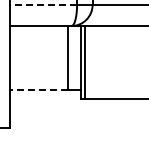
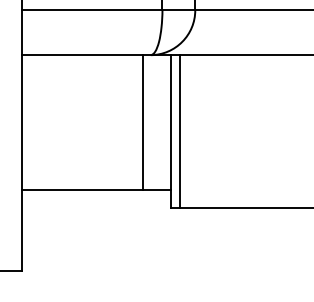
line: (43, 4) -> (91, 9), dashed -> solid
line: (39, 90) -> (83, 191), dashed -> solid

